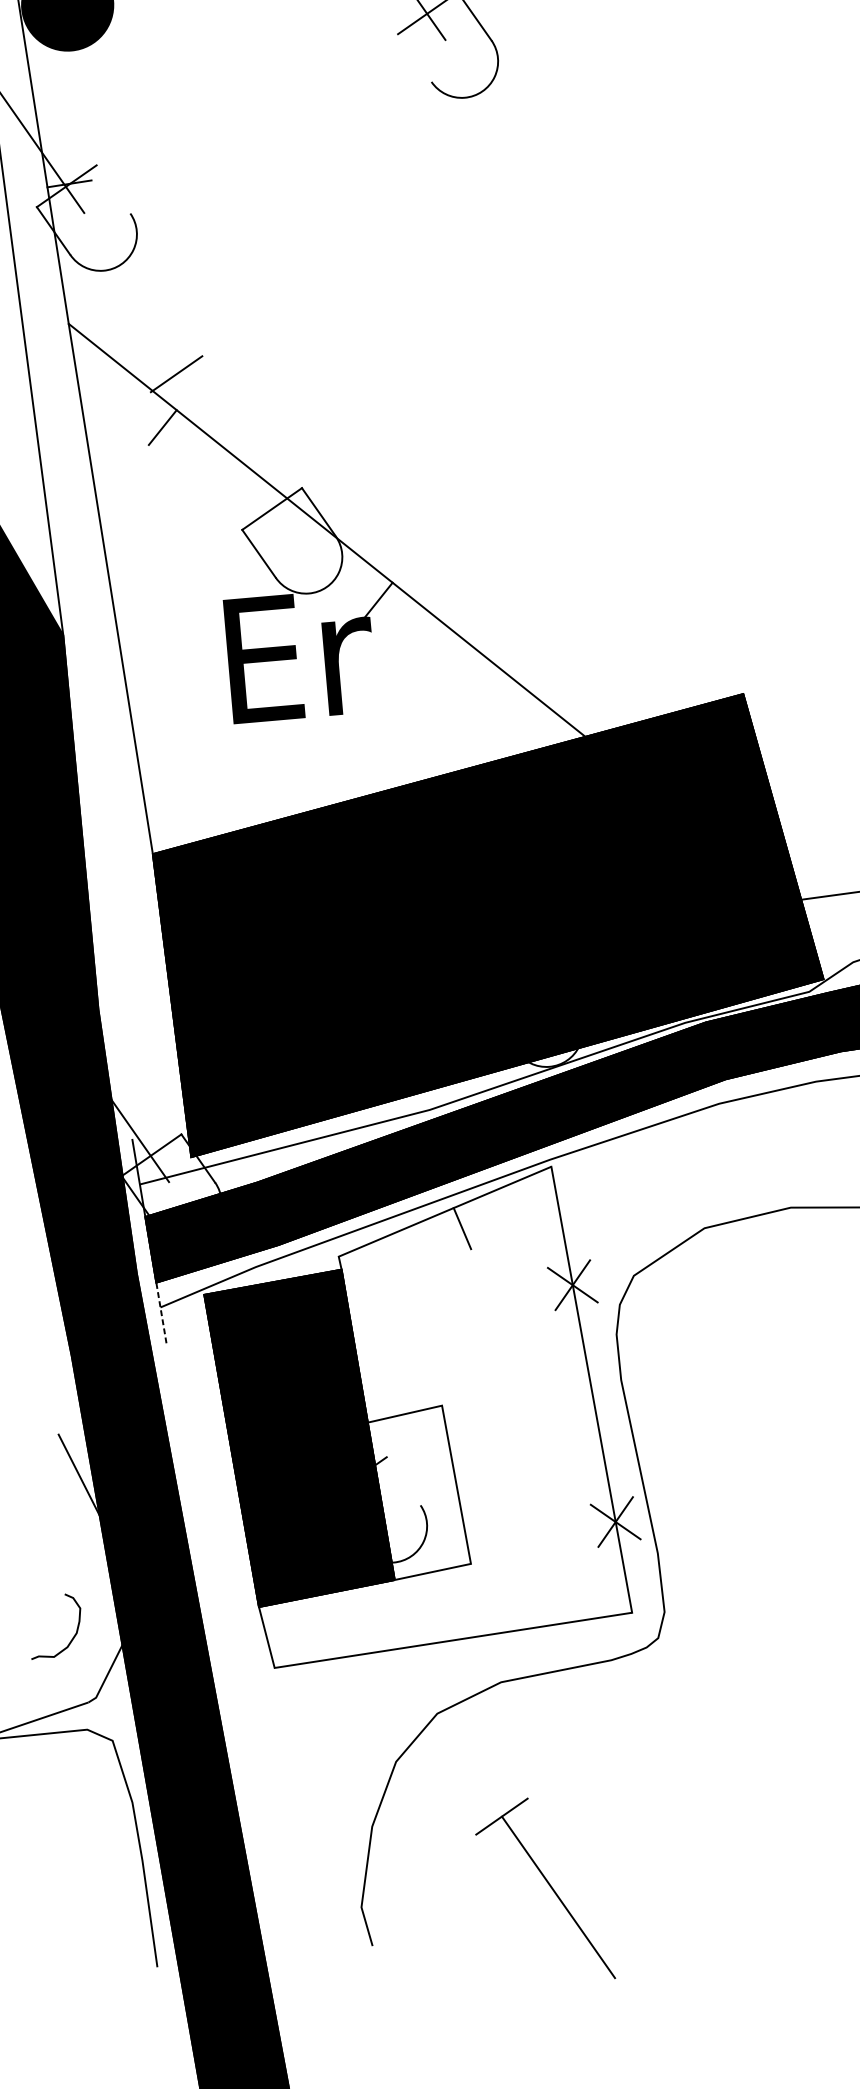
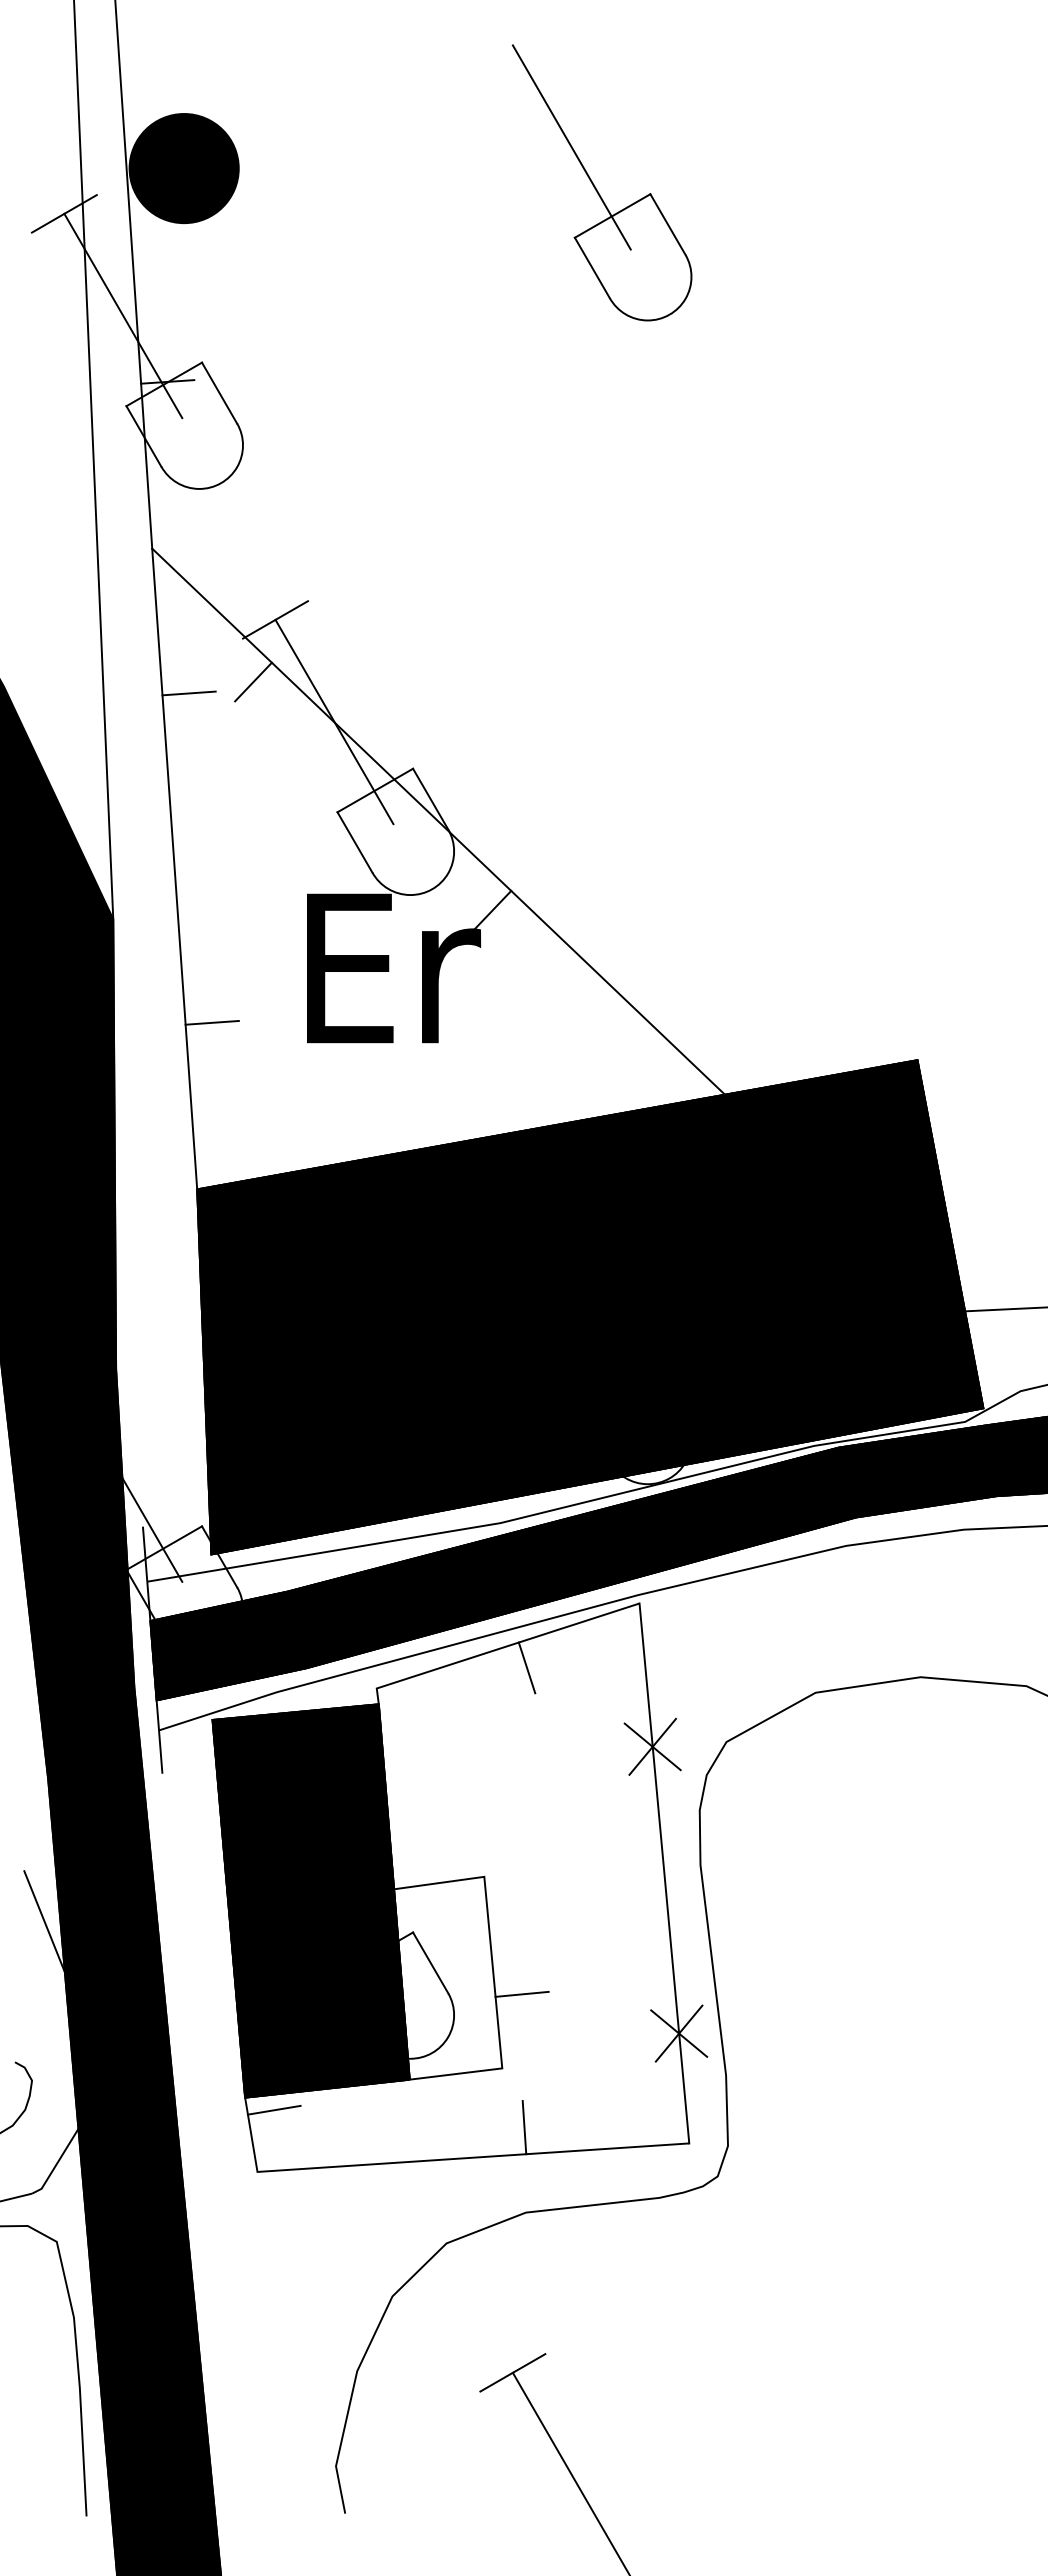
line: (414, 57) -> (591, 267), added
line: (113, 188) -> (219, 392), added
line: (109, 441) -> (188, 693), added
line: (233, 454) -> (334, 721), added
line: (152, 714) -> (211, 1022), added
line: (161, 1313) -> (159, 1737), dashed -> solid
line: (403, 1480) -> (430, 1962), added
line: (481, 1500) -> (521, 1993), added
line: (493, 1611) -> (524, 2127), added
line: (283, 1614) -> (273, 2109), added

